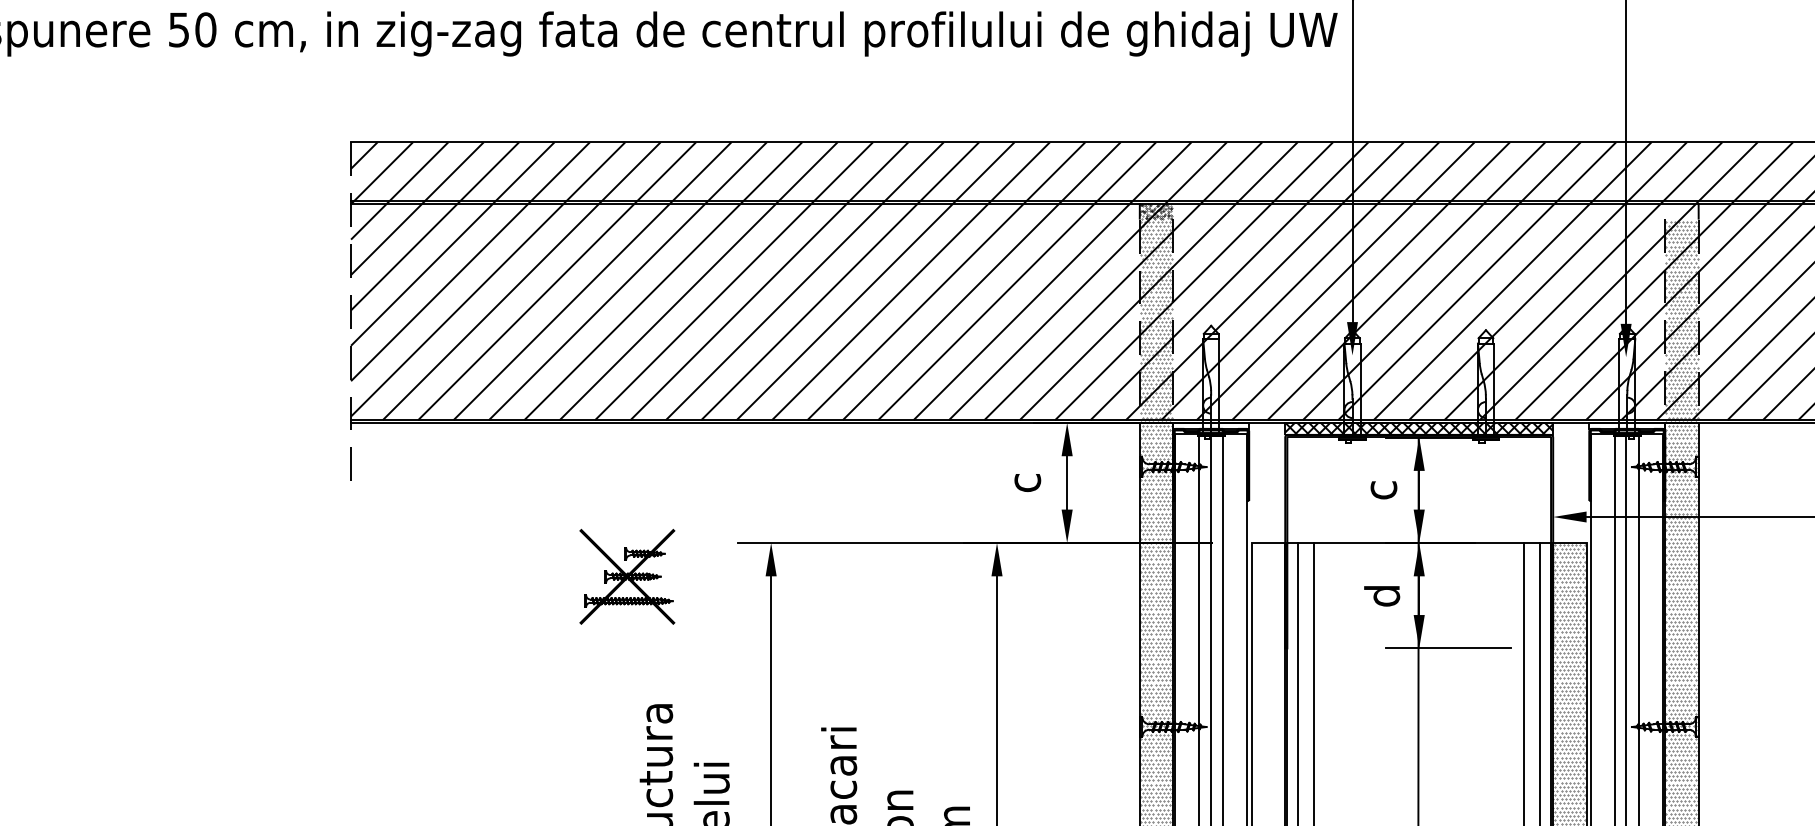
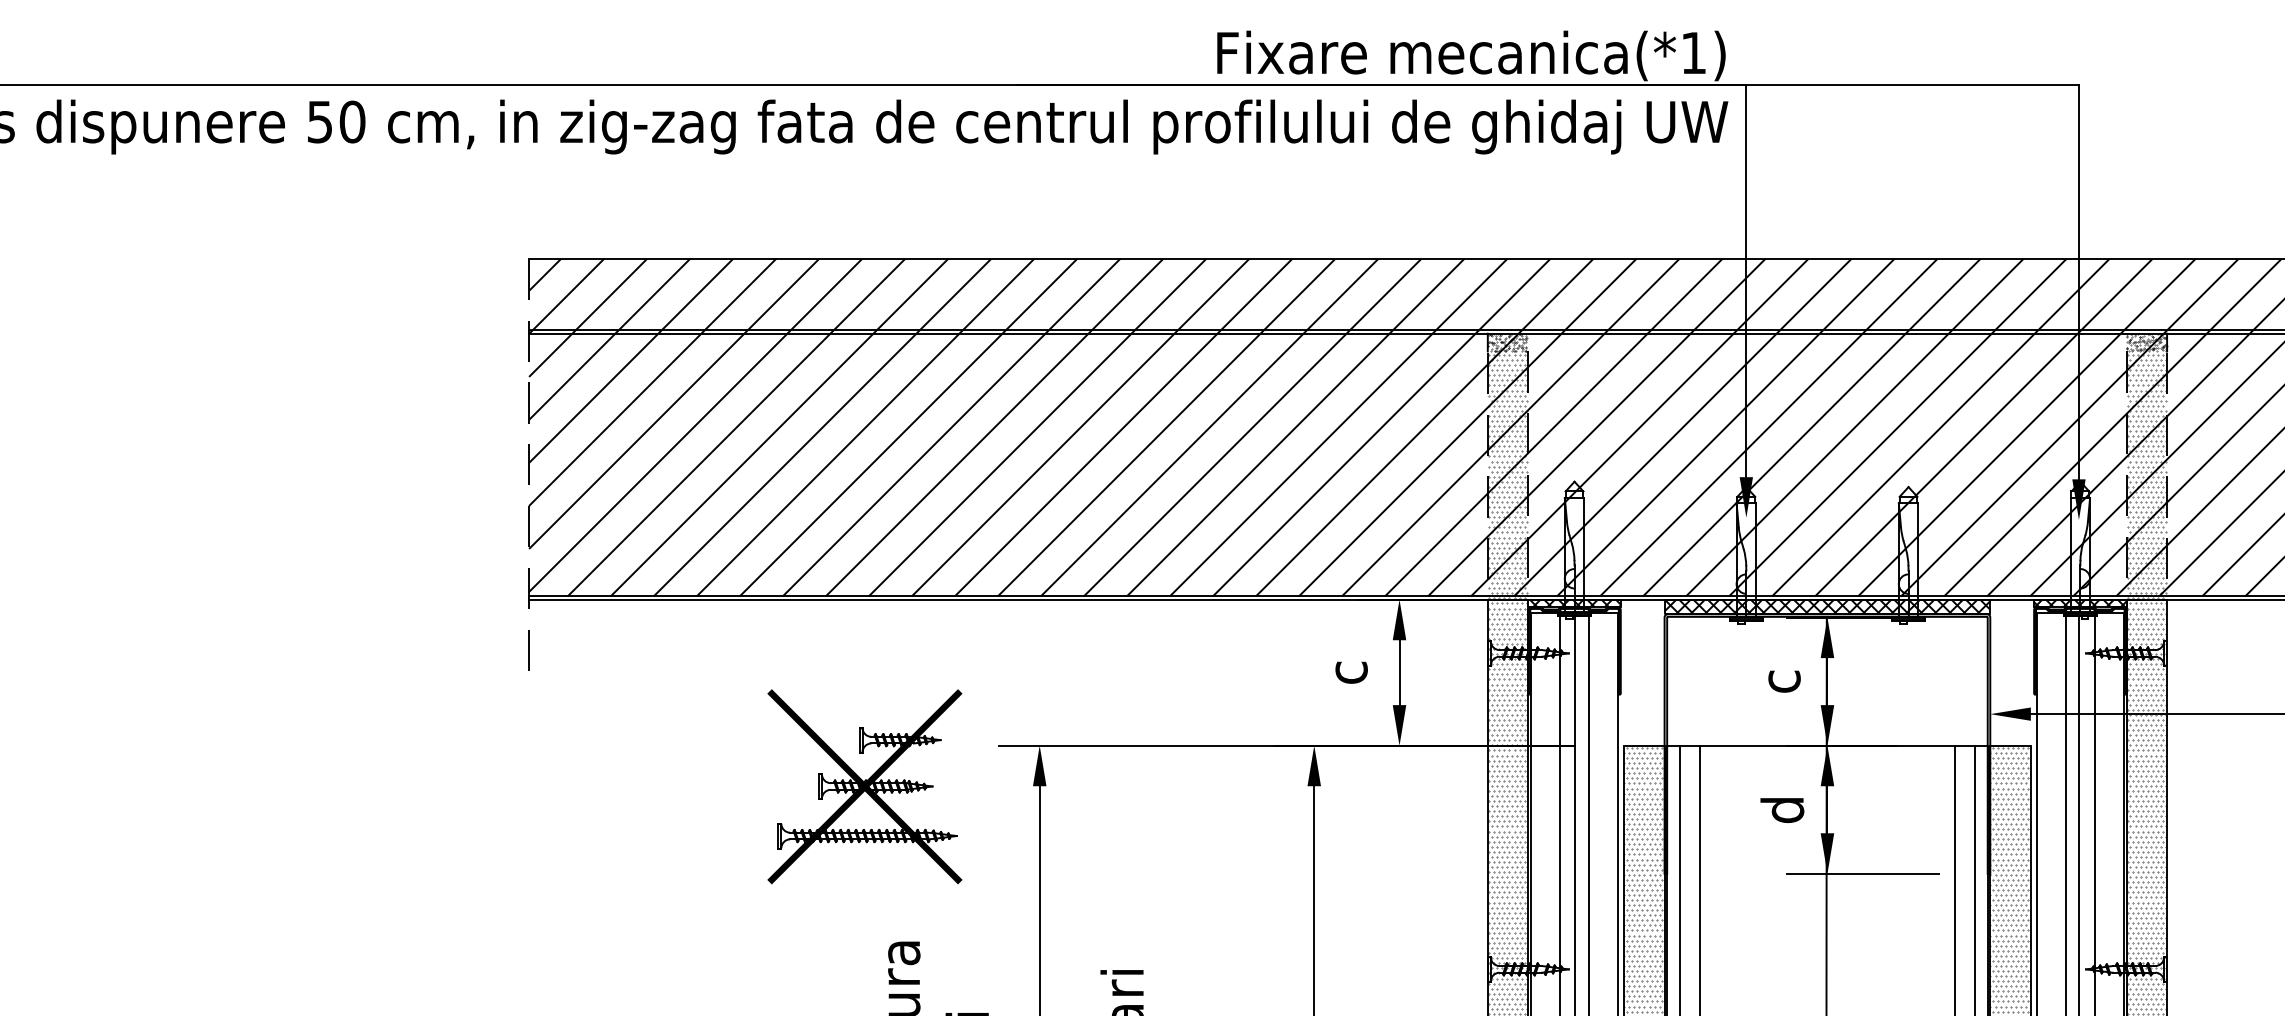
hatch: (1681, 211) -> (2146, 342), added
hatch: (1211, 425) -> (1574, 602), added
hatch: (1627, 425) -> (2080, 602), added
part: (627, 576) -> (864, 786), size x1.67
hatch: (1267, 653) -> (1643, 879), added

